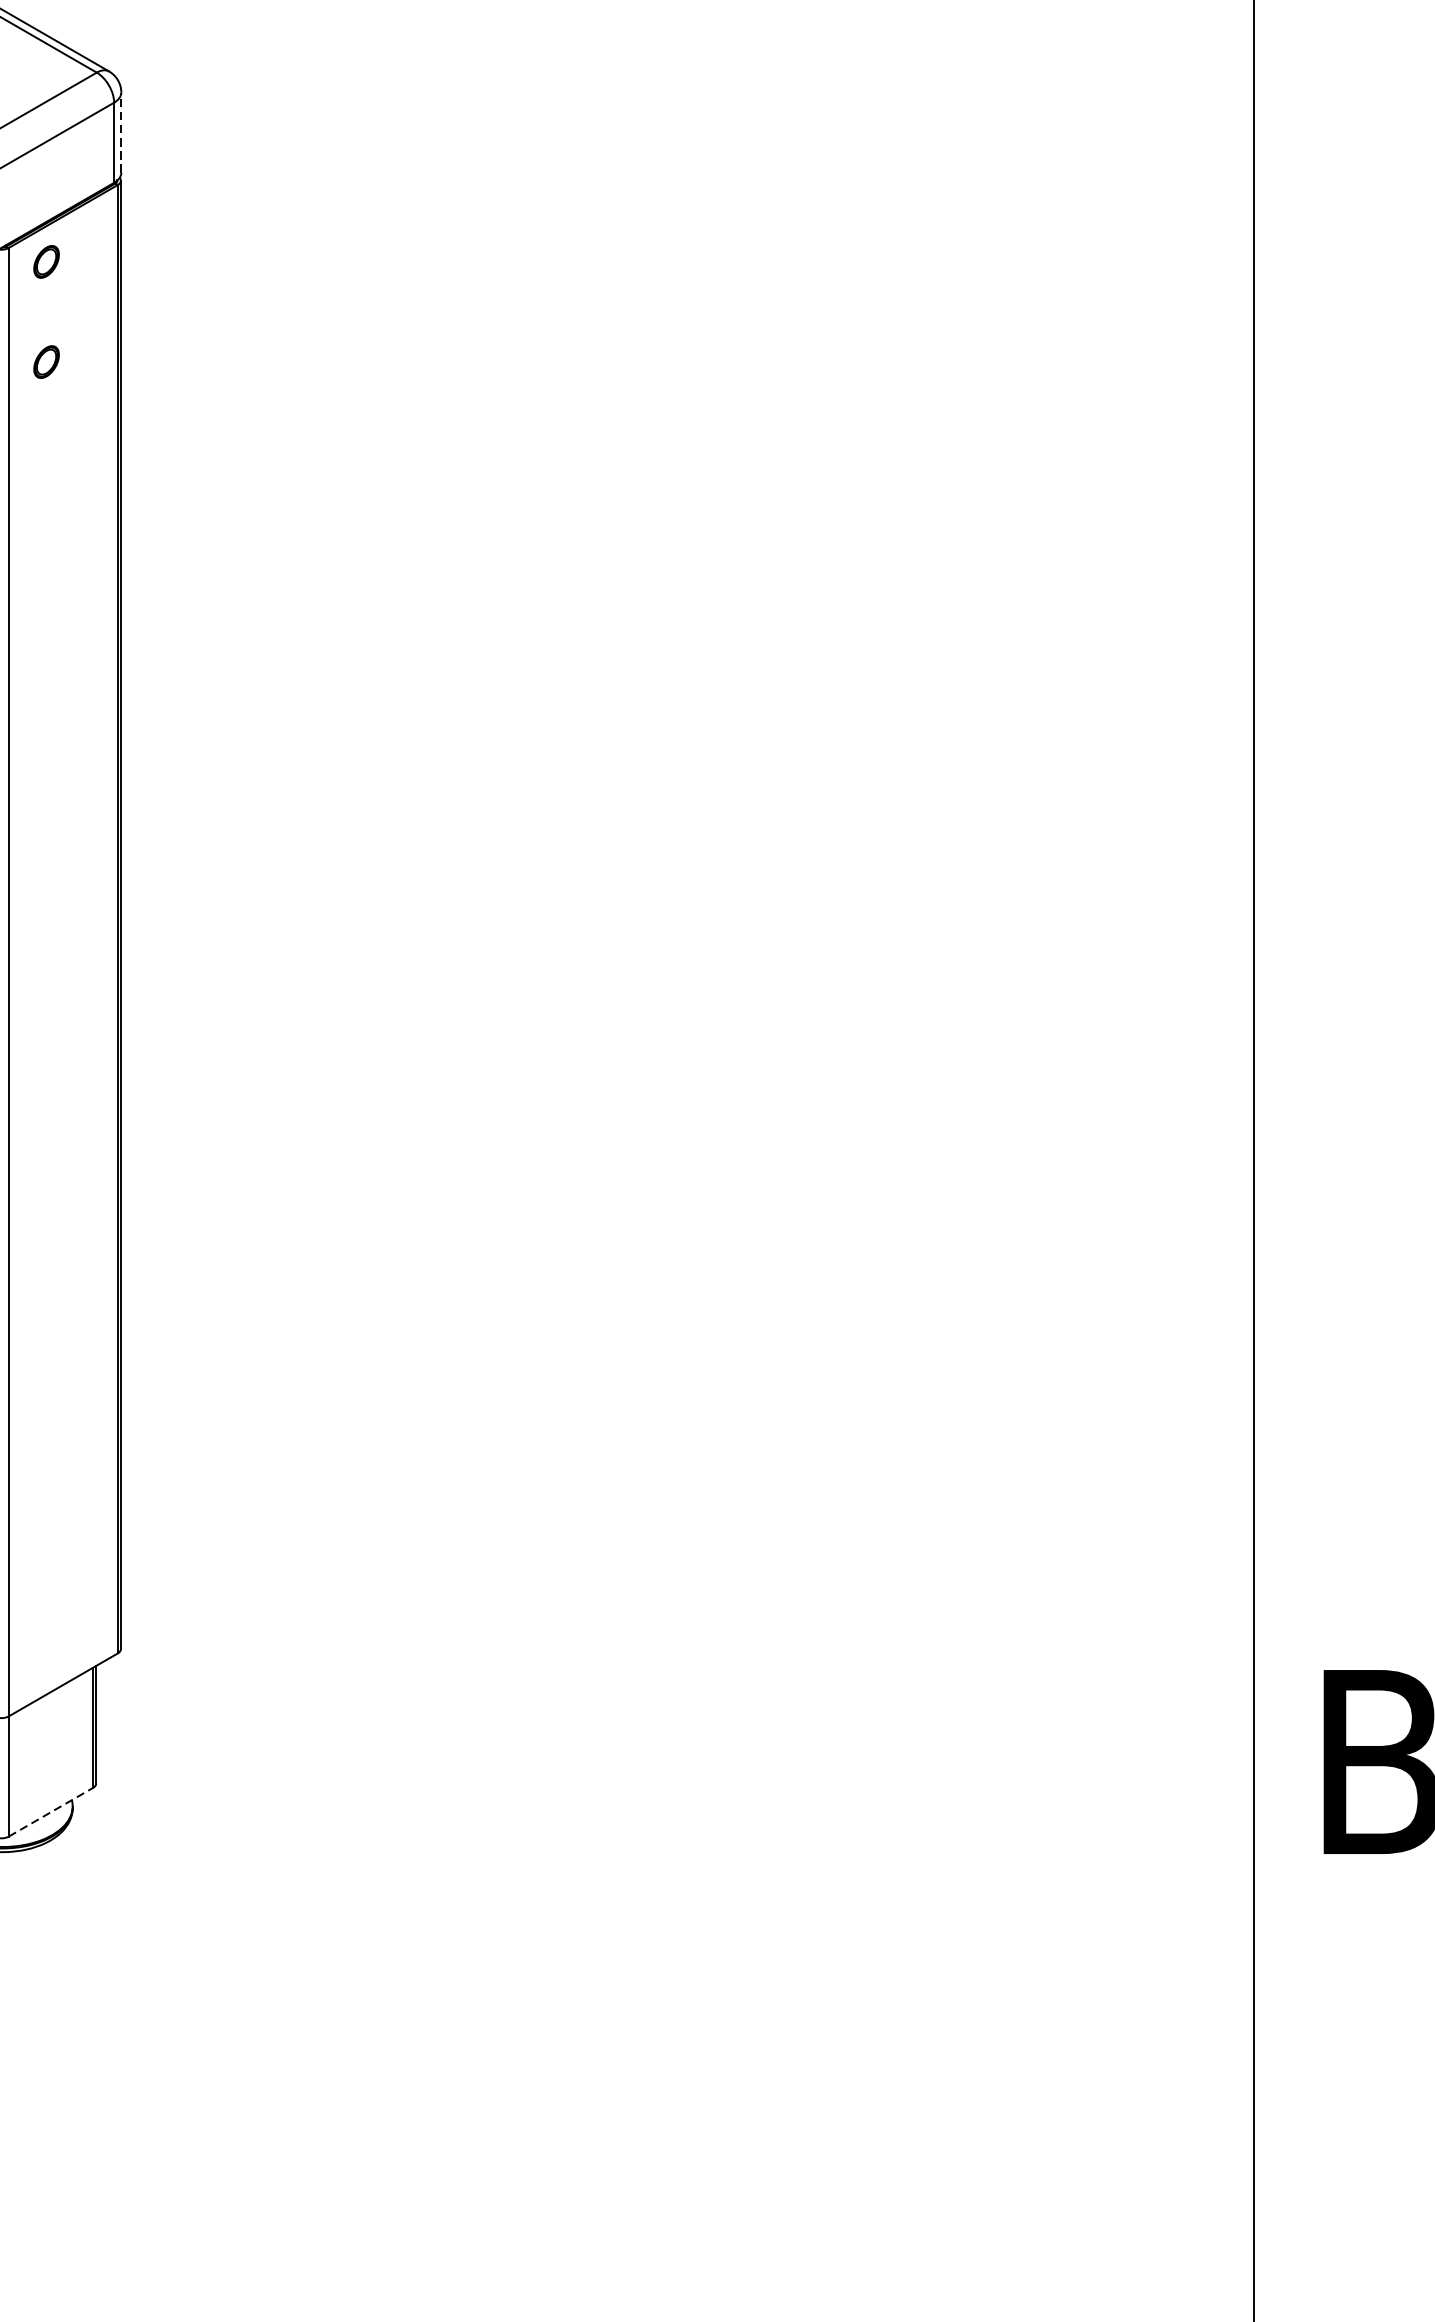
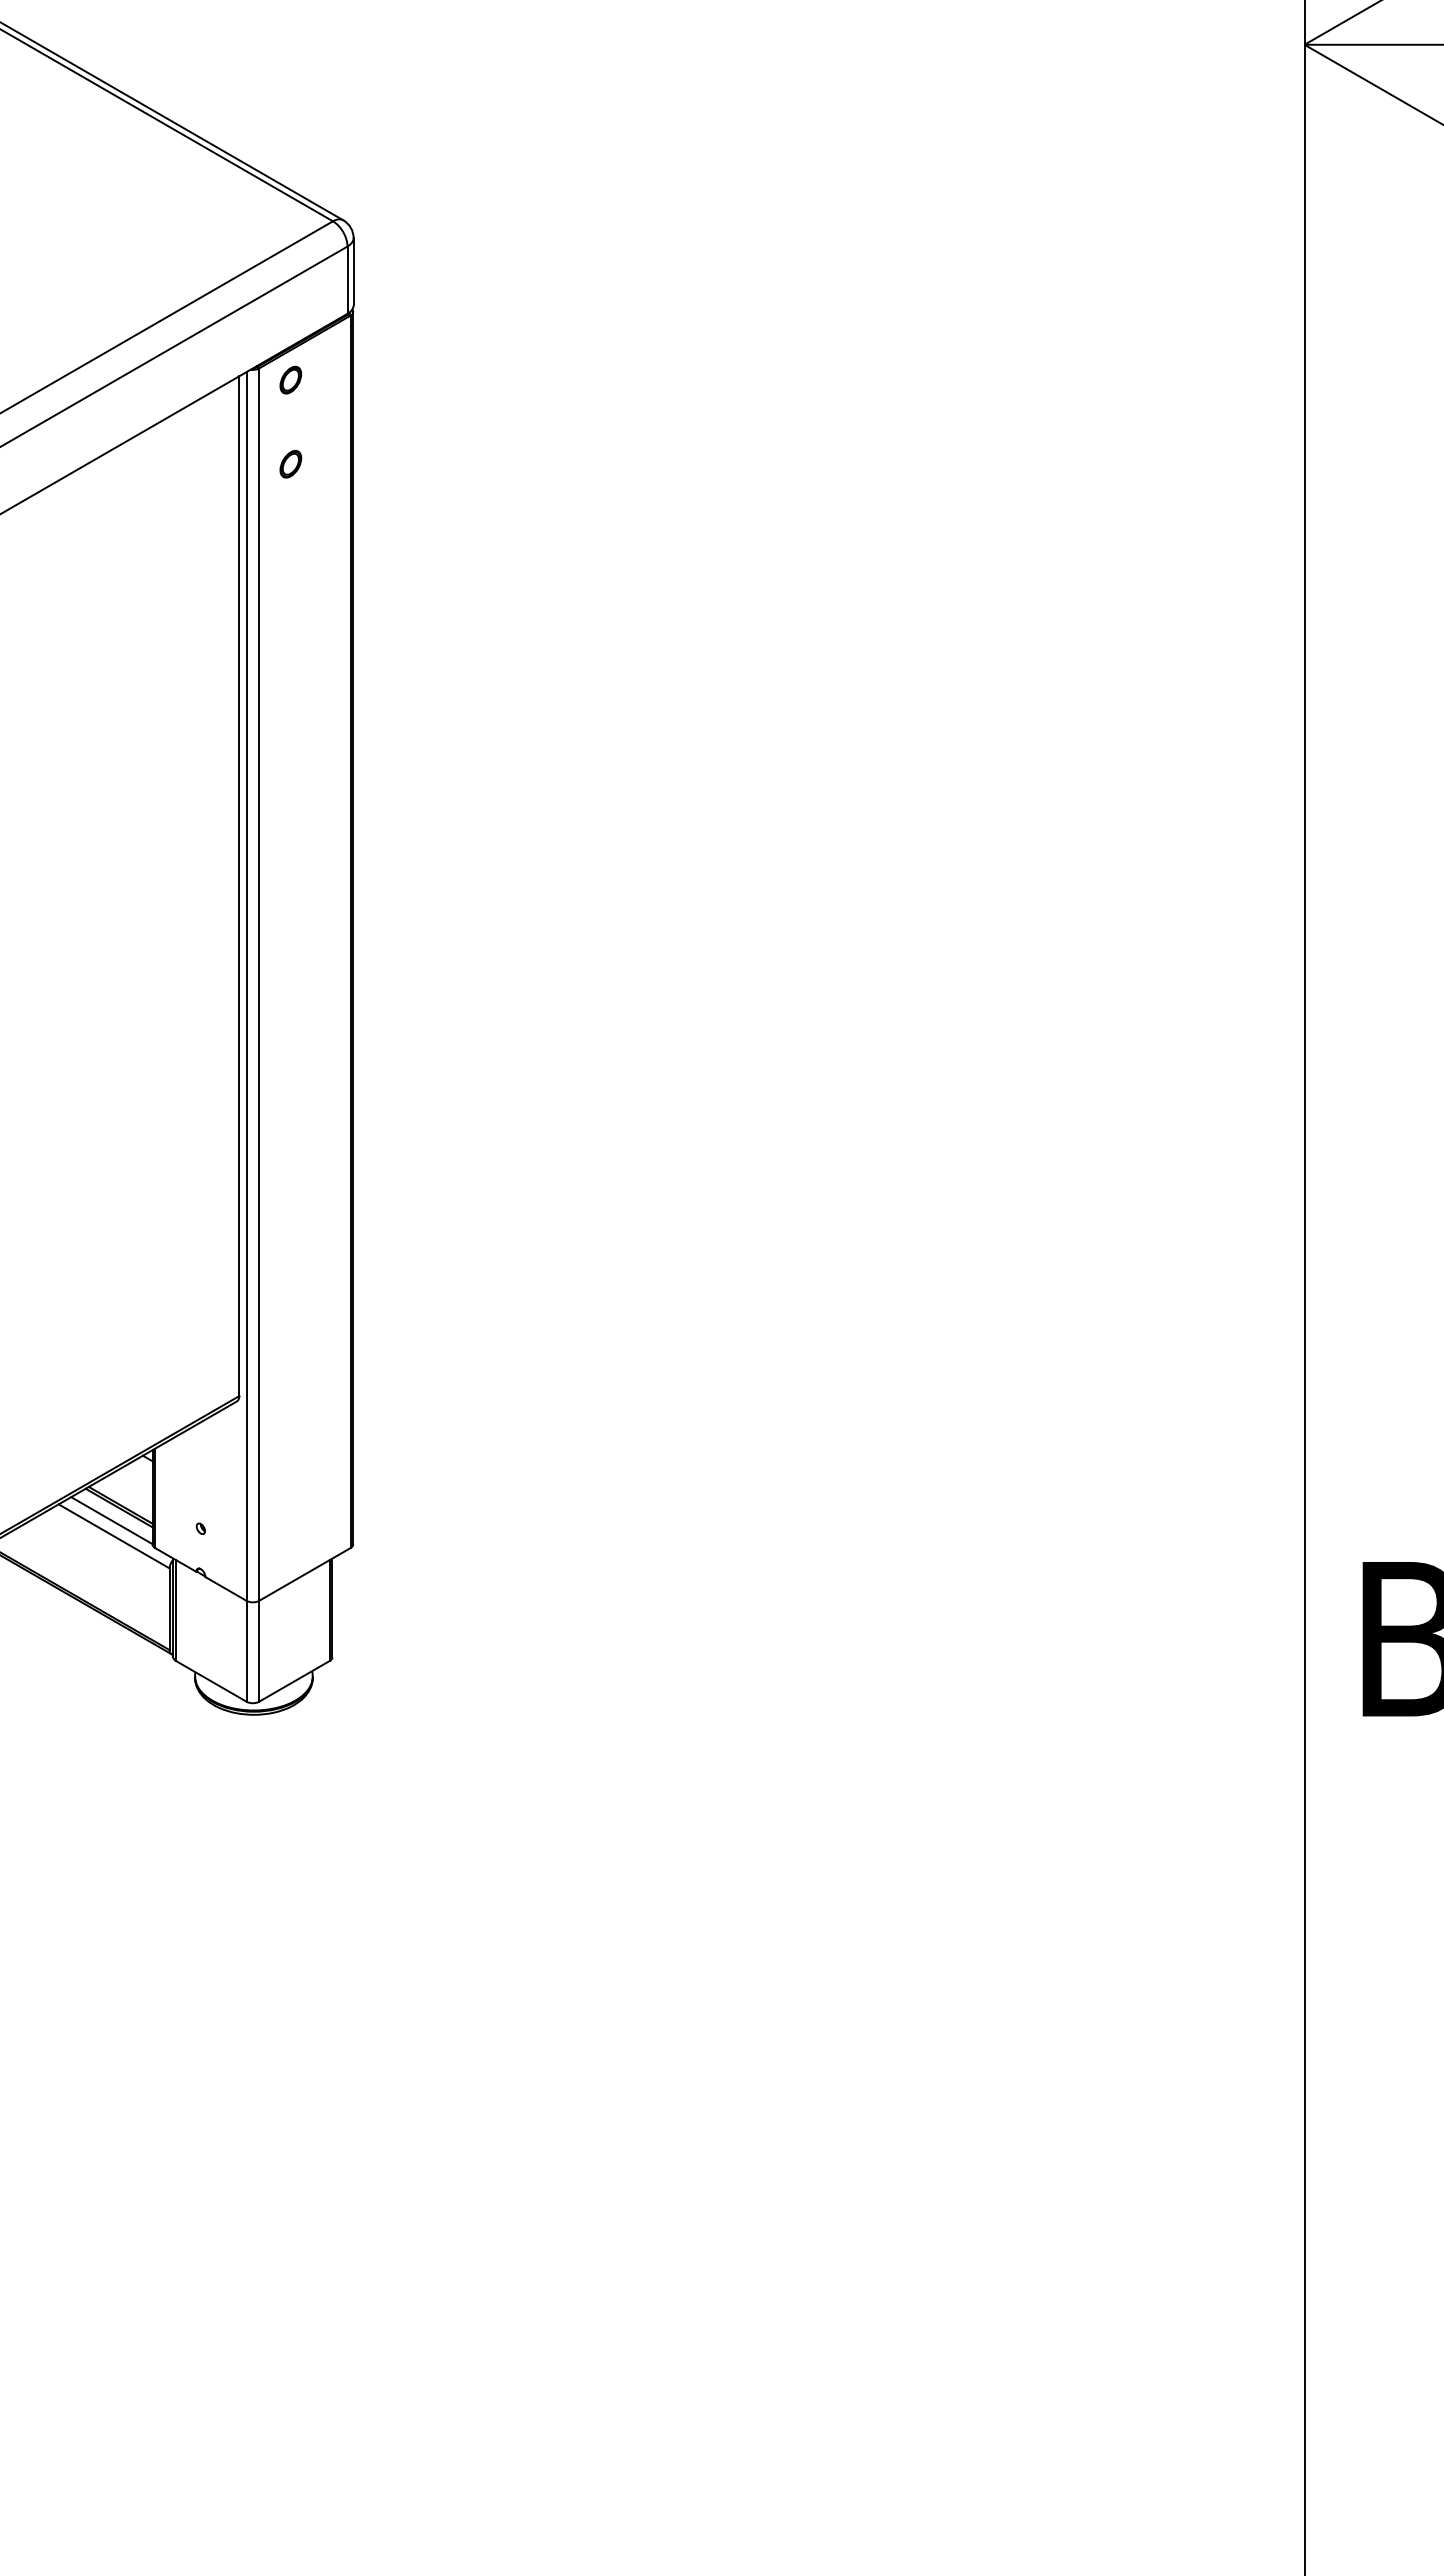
line: (121, 132) -> (353, 271), dashed -> solid
line: (50, 1812) -> (294, 1681), dashed -> solid

